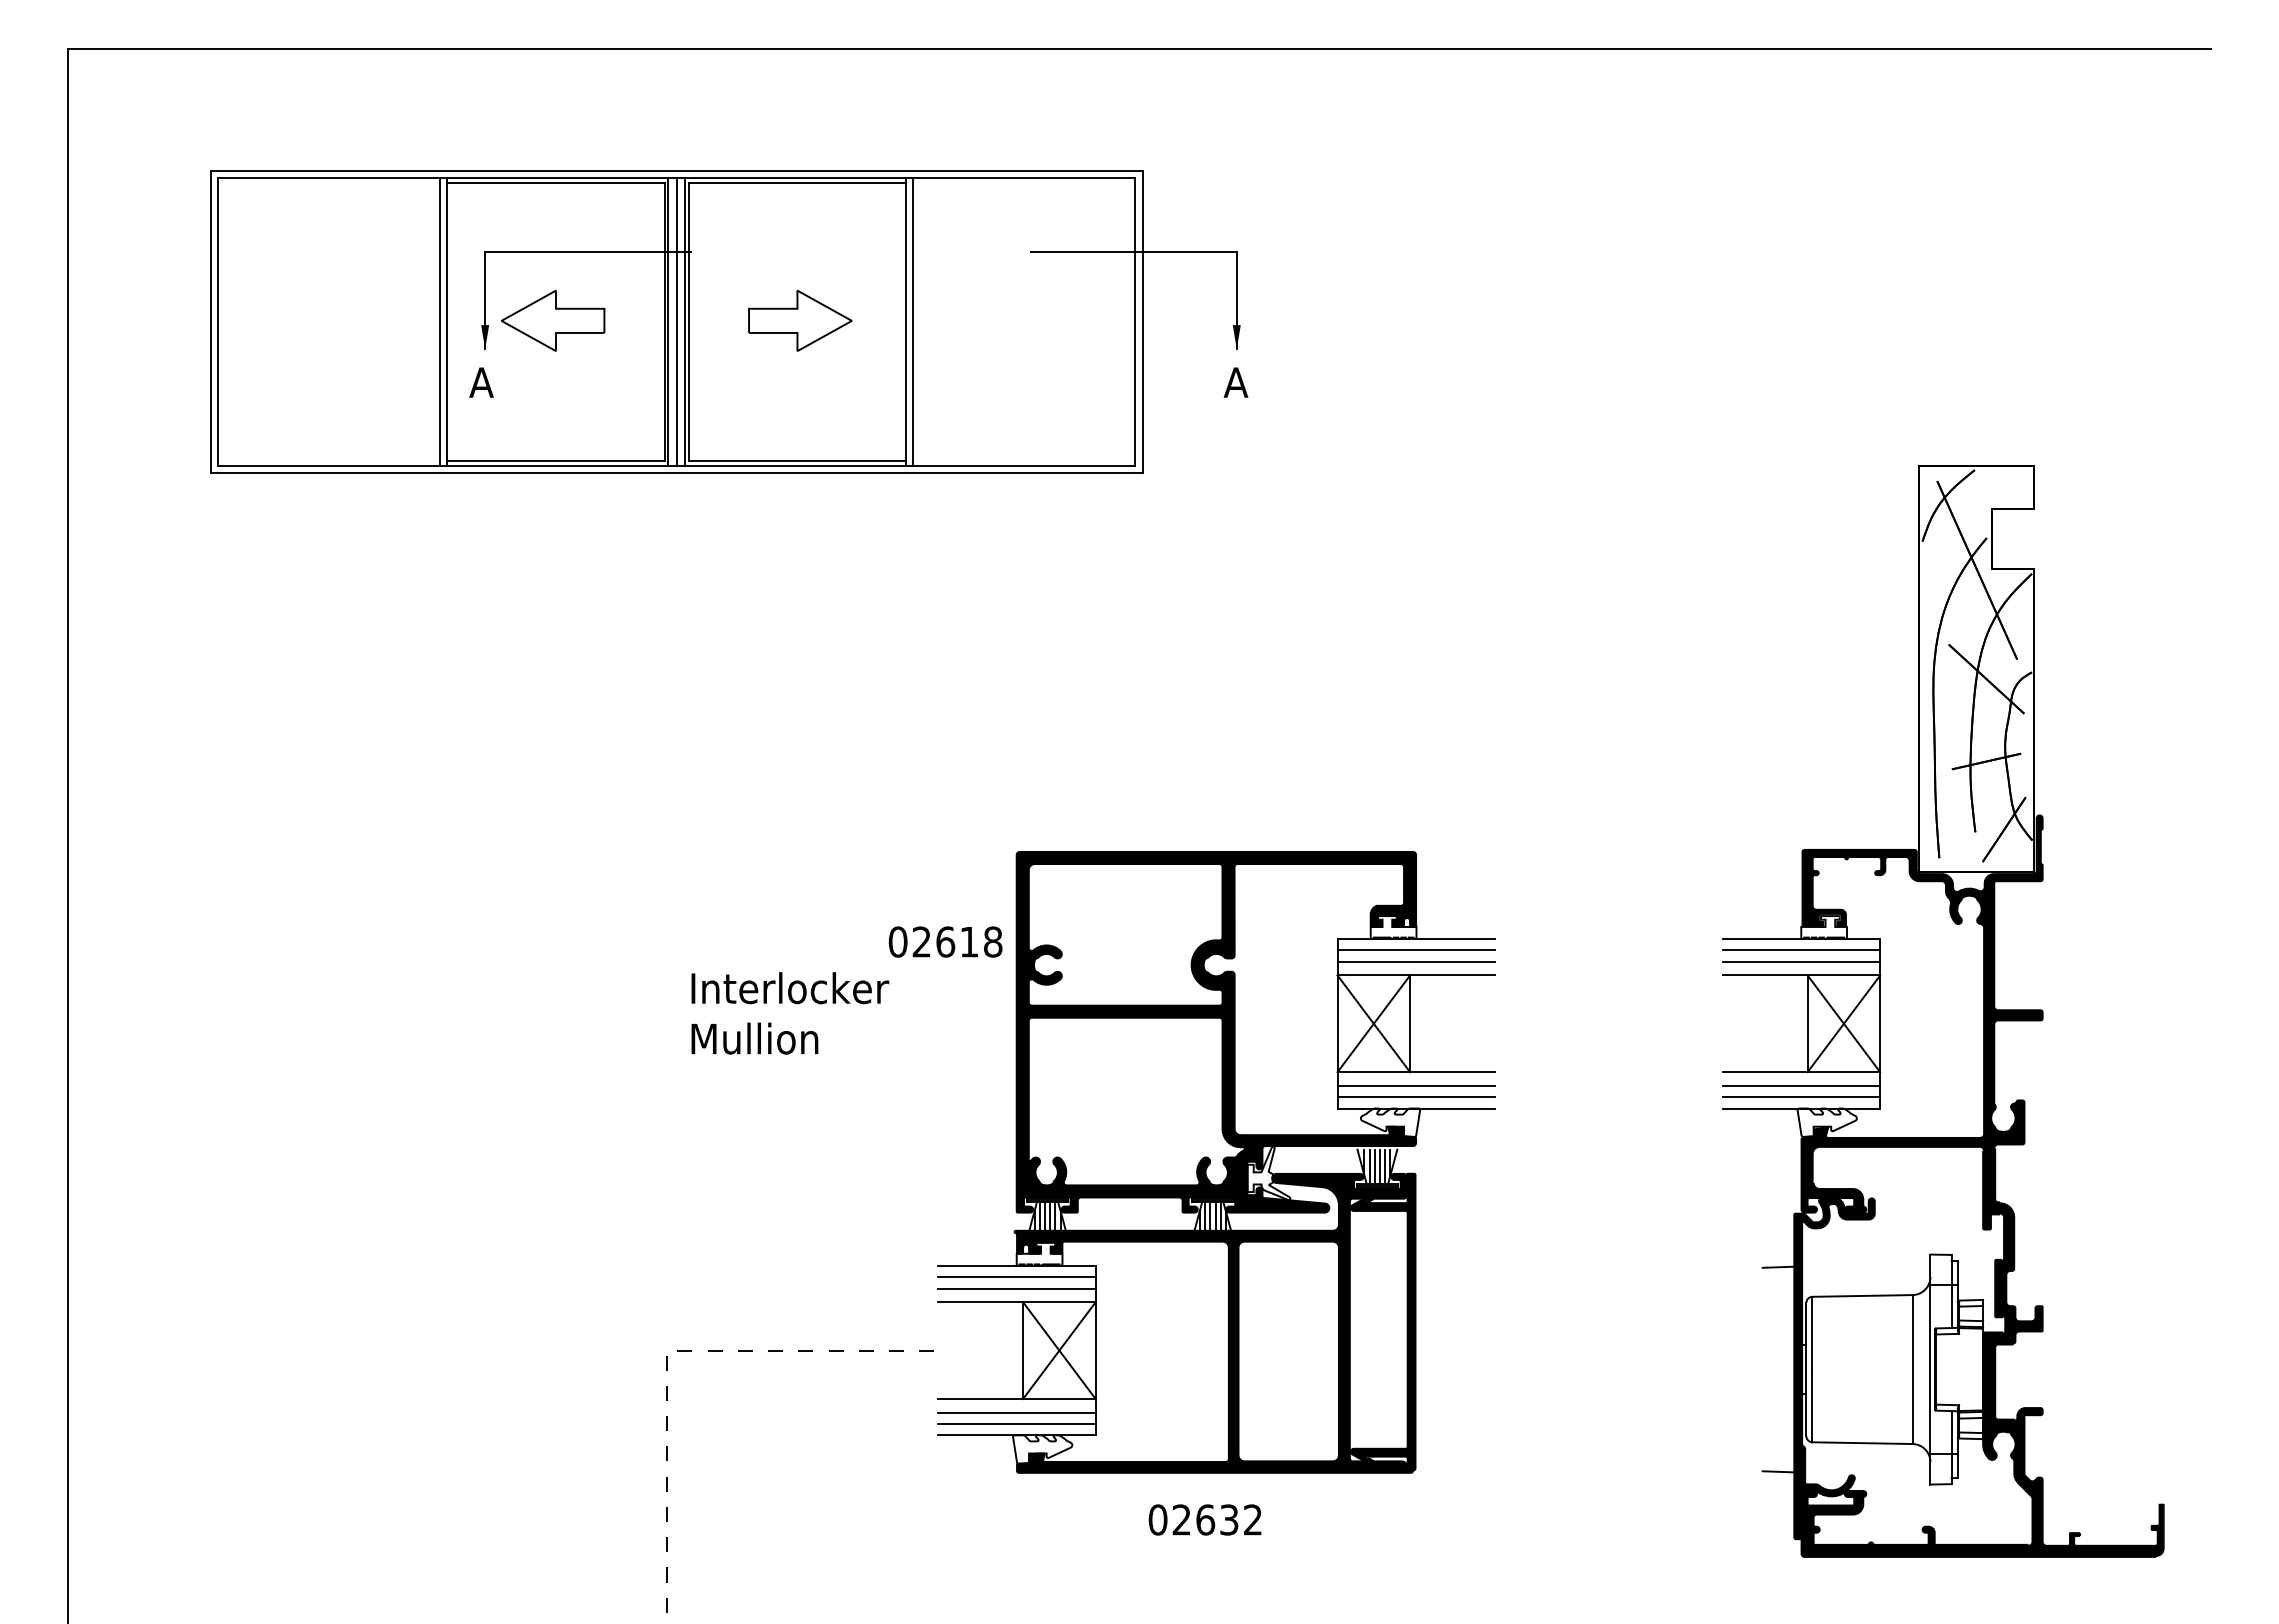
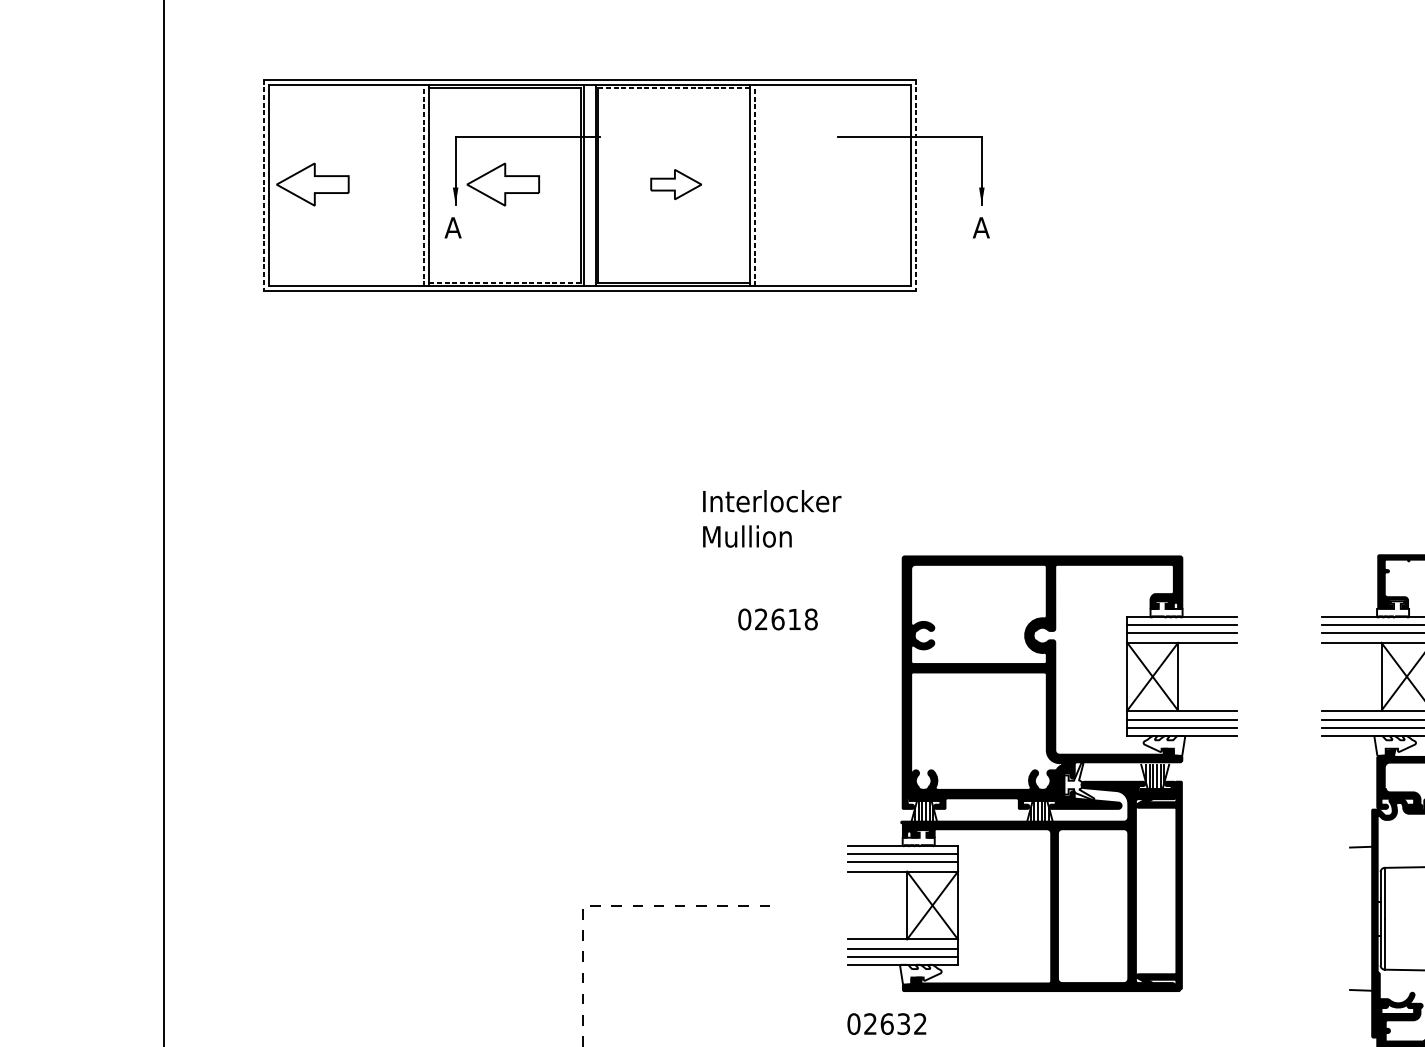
line: (797, 183) -> (674, 88), solid -> dashed
part: (281, 320) -> (313, 184), added
part: (800, 320) -> (676, 184), size x0.7
line: (440, 321) -> (424, 185), solid -> dashed
line: (913, 321) -> (755, 185), solid -> dashed
line: (210, 322) -> (263, 185), solid -> dashed
line: (676, 322) -> (589, 185), removed
line: (1142, 322) -> (915, 185), solid -> dashed
line: (556, 461) -> (505, 283), solid -> dashed
text: (790, 1013) -> (772, 518), moved
part: (1216, 1162) -> (1042, 773), moved
text: (1204, 1519) -> (886, 1023), moved

